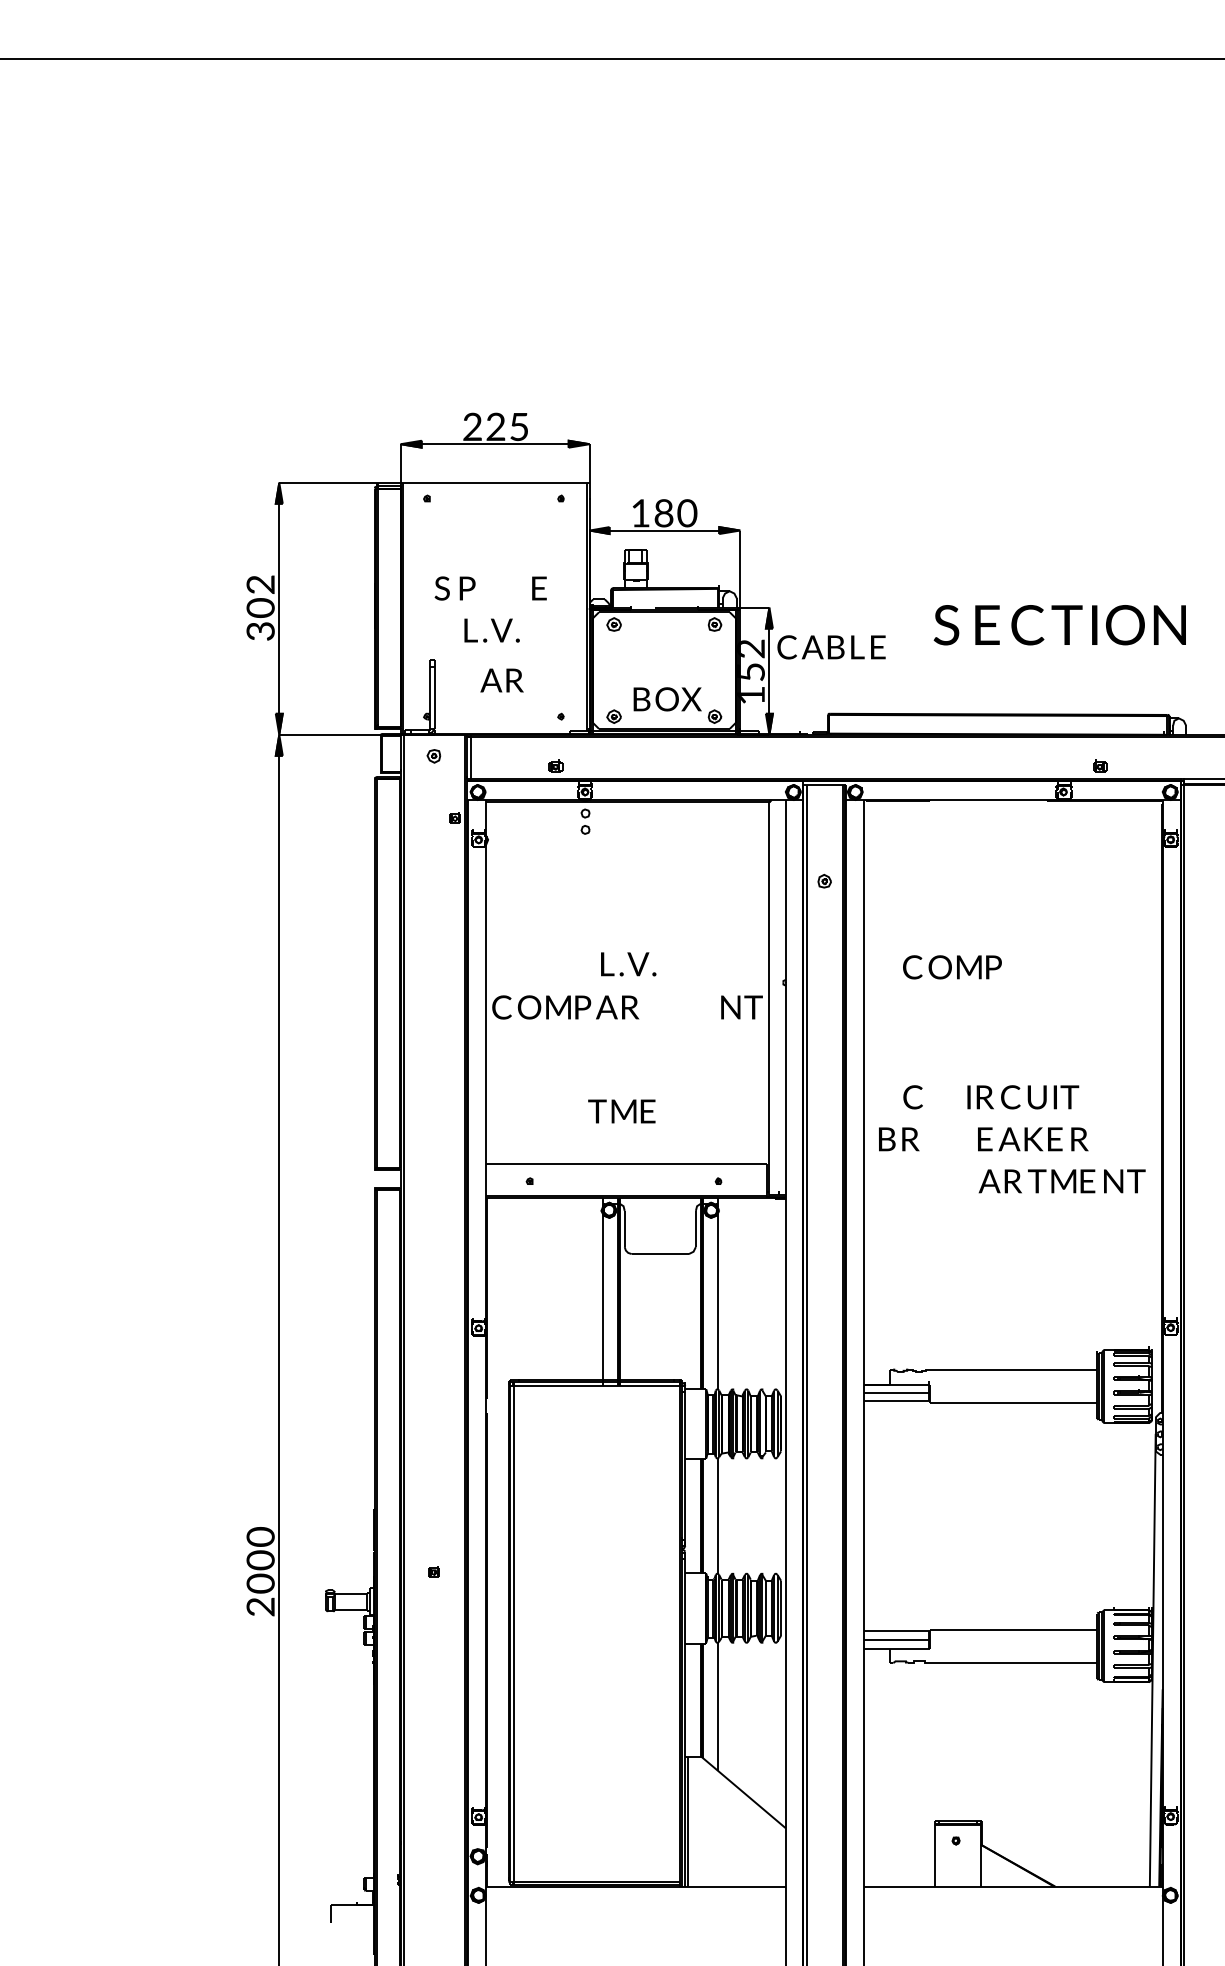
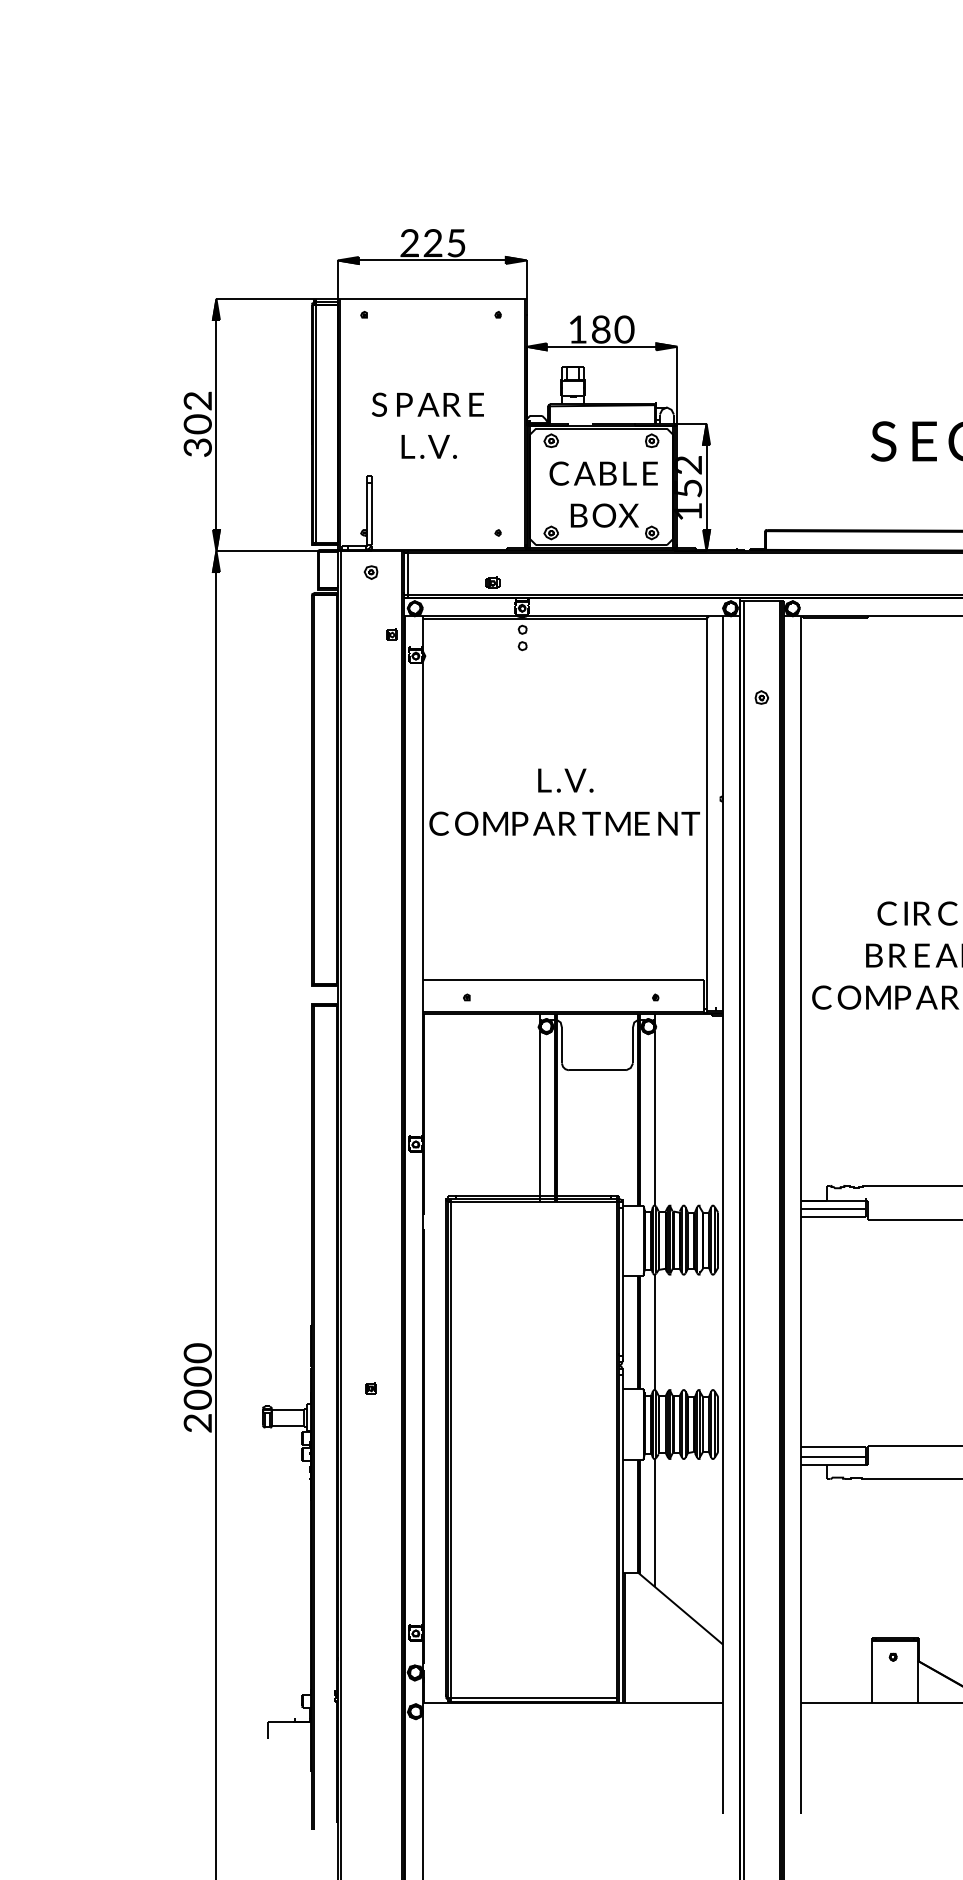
text: (831, 647) -> (603, 473), moved
text: (501, 680) -> (438, 404), moved
text: (952, 967) -> (861, 997), moved
text: (912, 1097) -> (886, 913), moved
text: (621, 1111) -> (615, 823), moved
text: (899, 1139) -> (886, 955), moved

